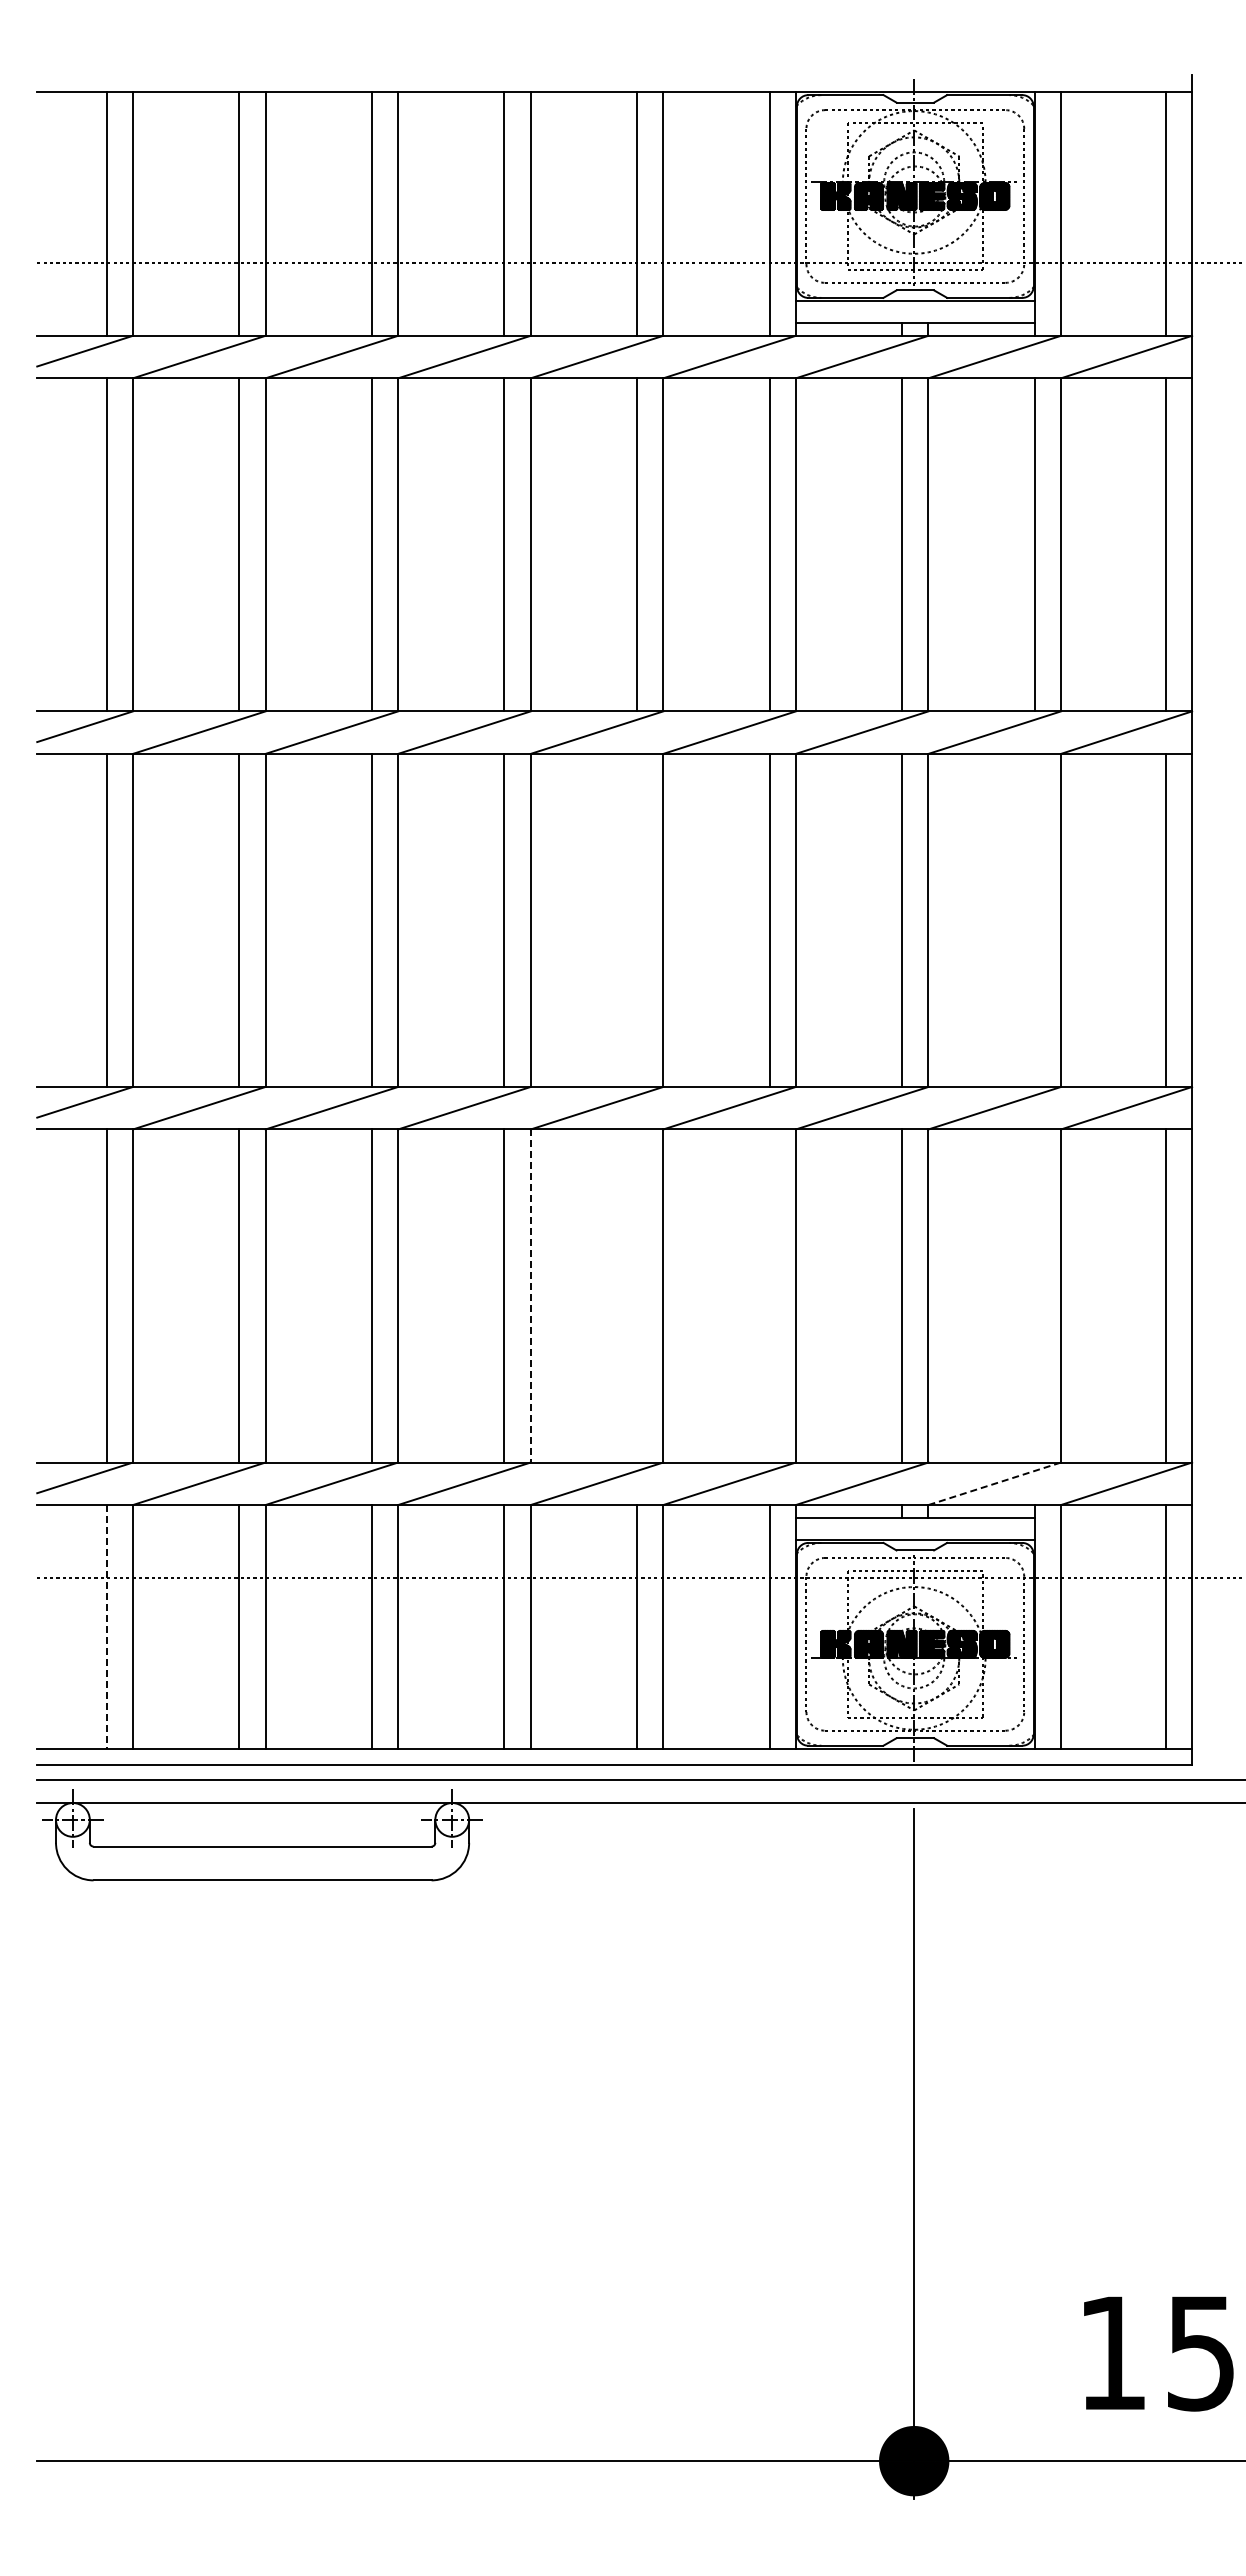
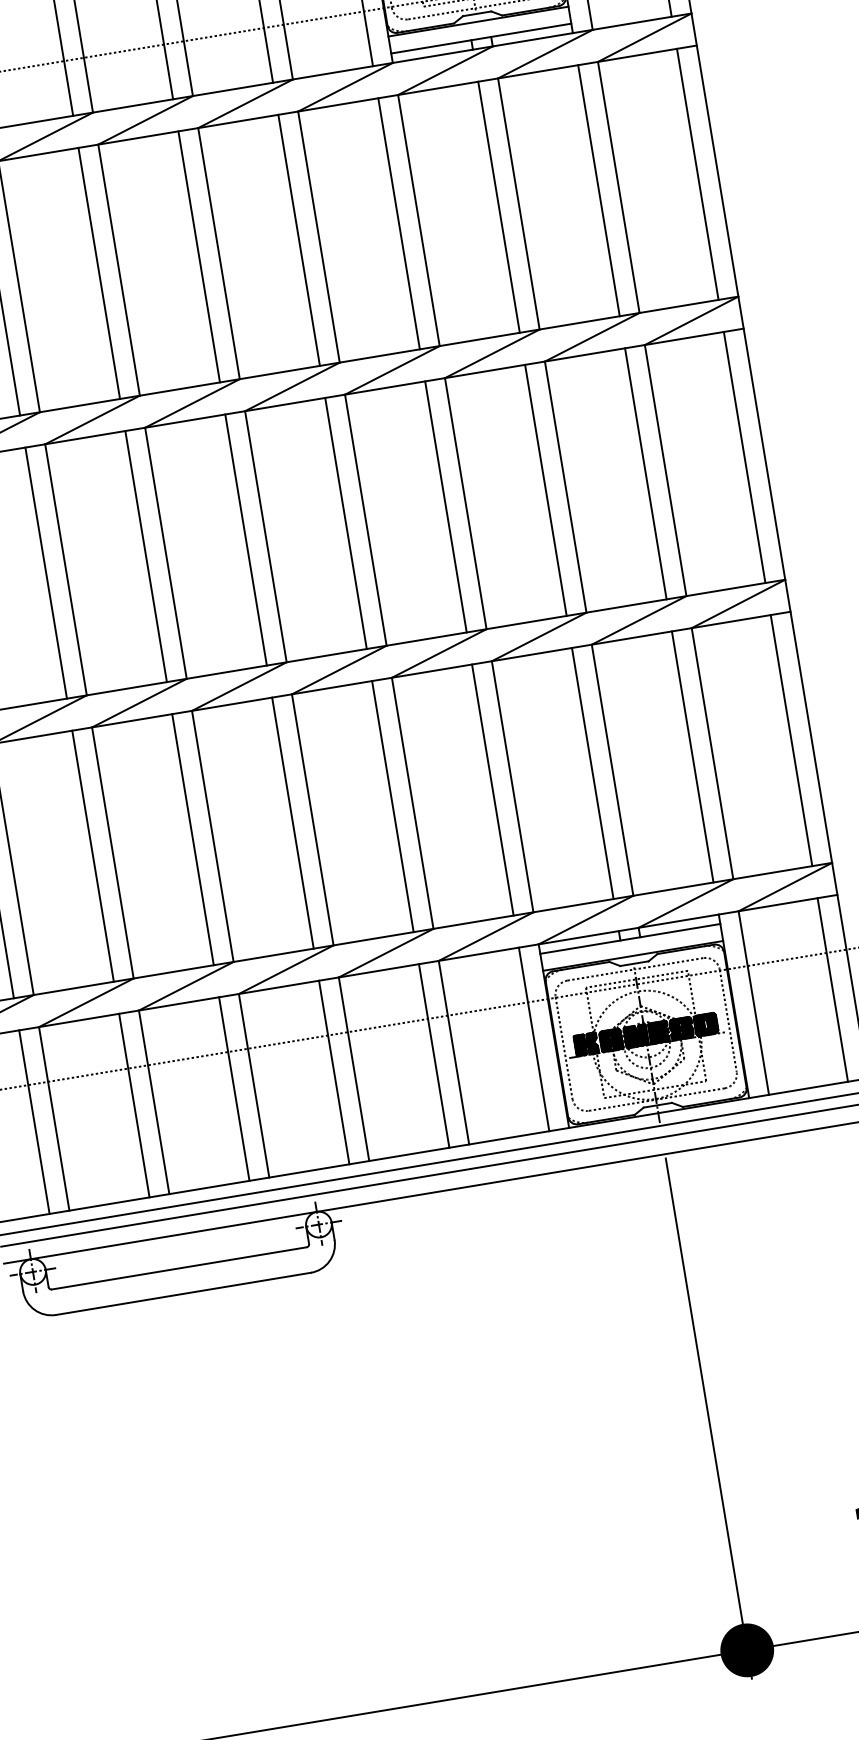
line: (637, 919) -> (346, 522), added
line: (1034, 919) -> (645, 473), added
line: (637, 1295) -> (393, 806), added
line: (769, 1295) -> (492, 789), added
line: (1034, 1295) -> (692, 756), added
line: (530, 1296) -> (312, 820), dashed -> solid
line: (994, 1483) -> (685, 903), dashed -> solid
line: (106, 1626) -> (34, 1121), dashed -> solid

